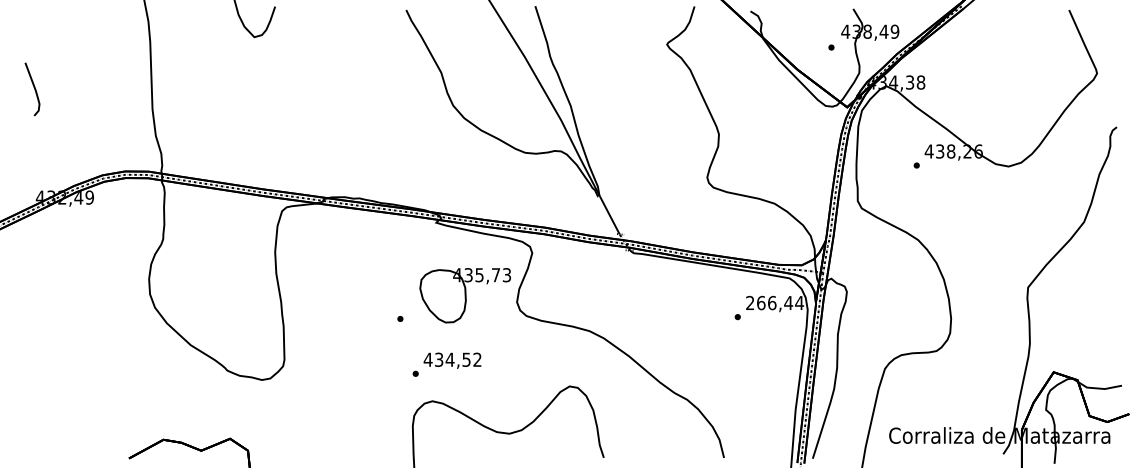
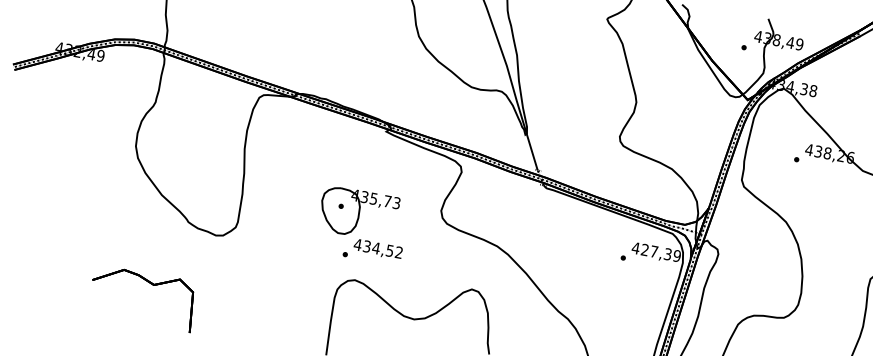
part: (464, 295) -> (358, 213), moved
text: (774, 302) -> (656, 251), 266,44 -> 427,39

